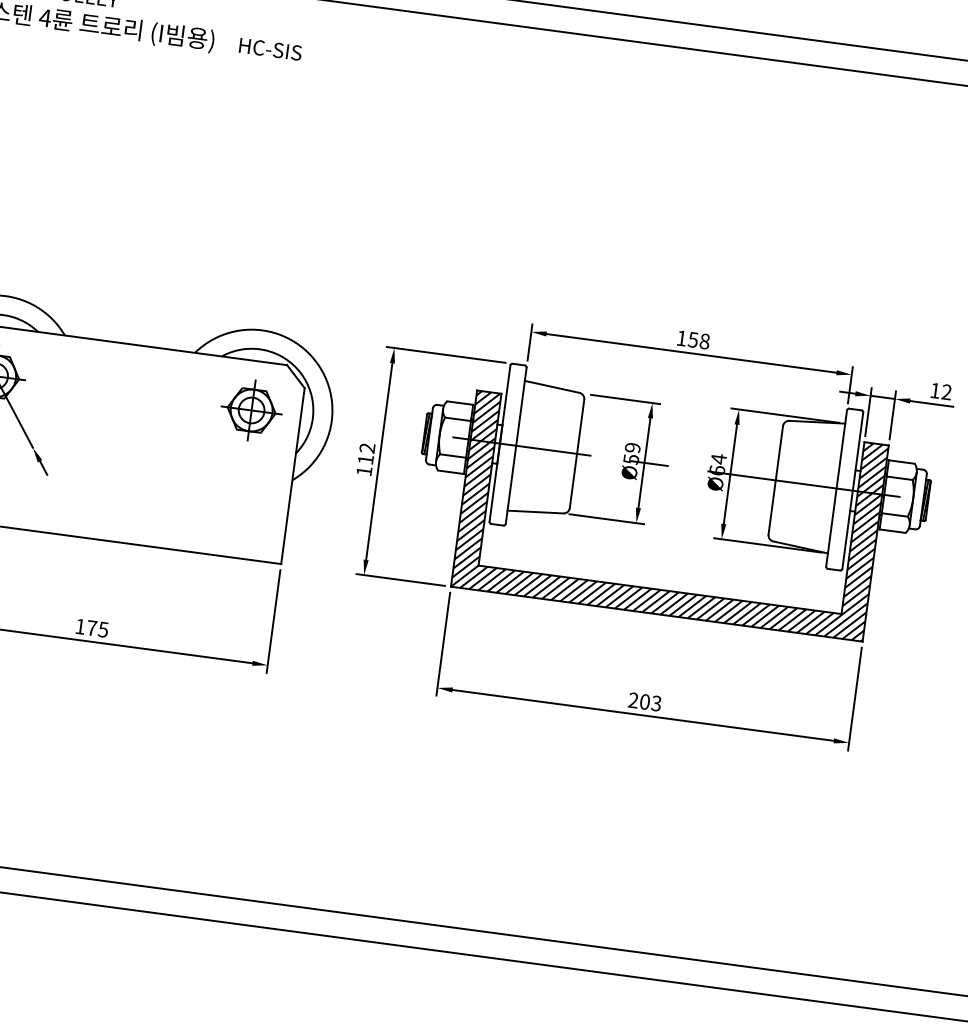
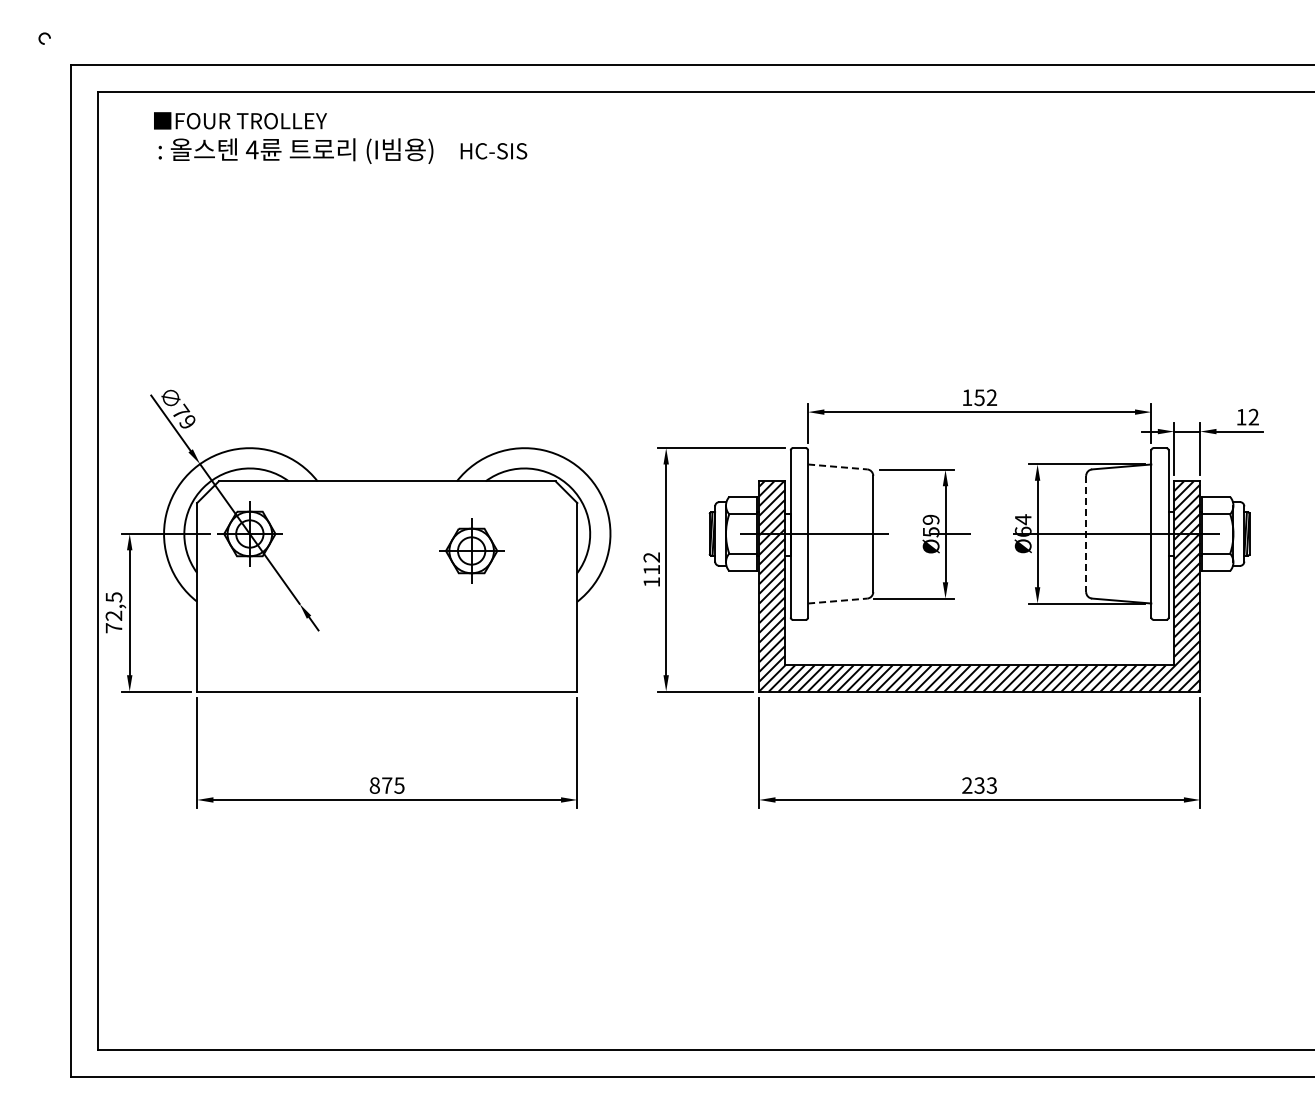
text: (704, 341) -> (991, 397), 158 -> 152
line: (552, 386) -> (837, 466), solid -> dashed
part: (251, 409) -> (471, 550), moved
line: (776, 480) -> (1086, 534), solid -> dashed
line: (535, 512) -> (837, 601), solid -> dashed
text: (80, 626) -> (374, 785), 175 -> 875
text: (644, 701) -> (979, 785), 203 -> 233

